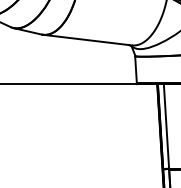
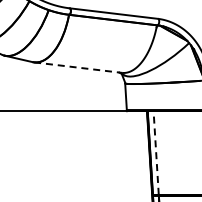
line: (87, 39) -> (78, 67), solid -> dashed
line: (166, 126) -> (156, 153), solid -> dashed

